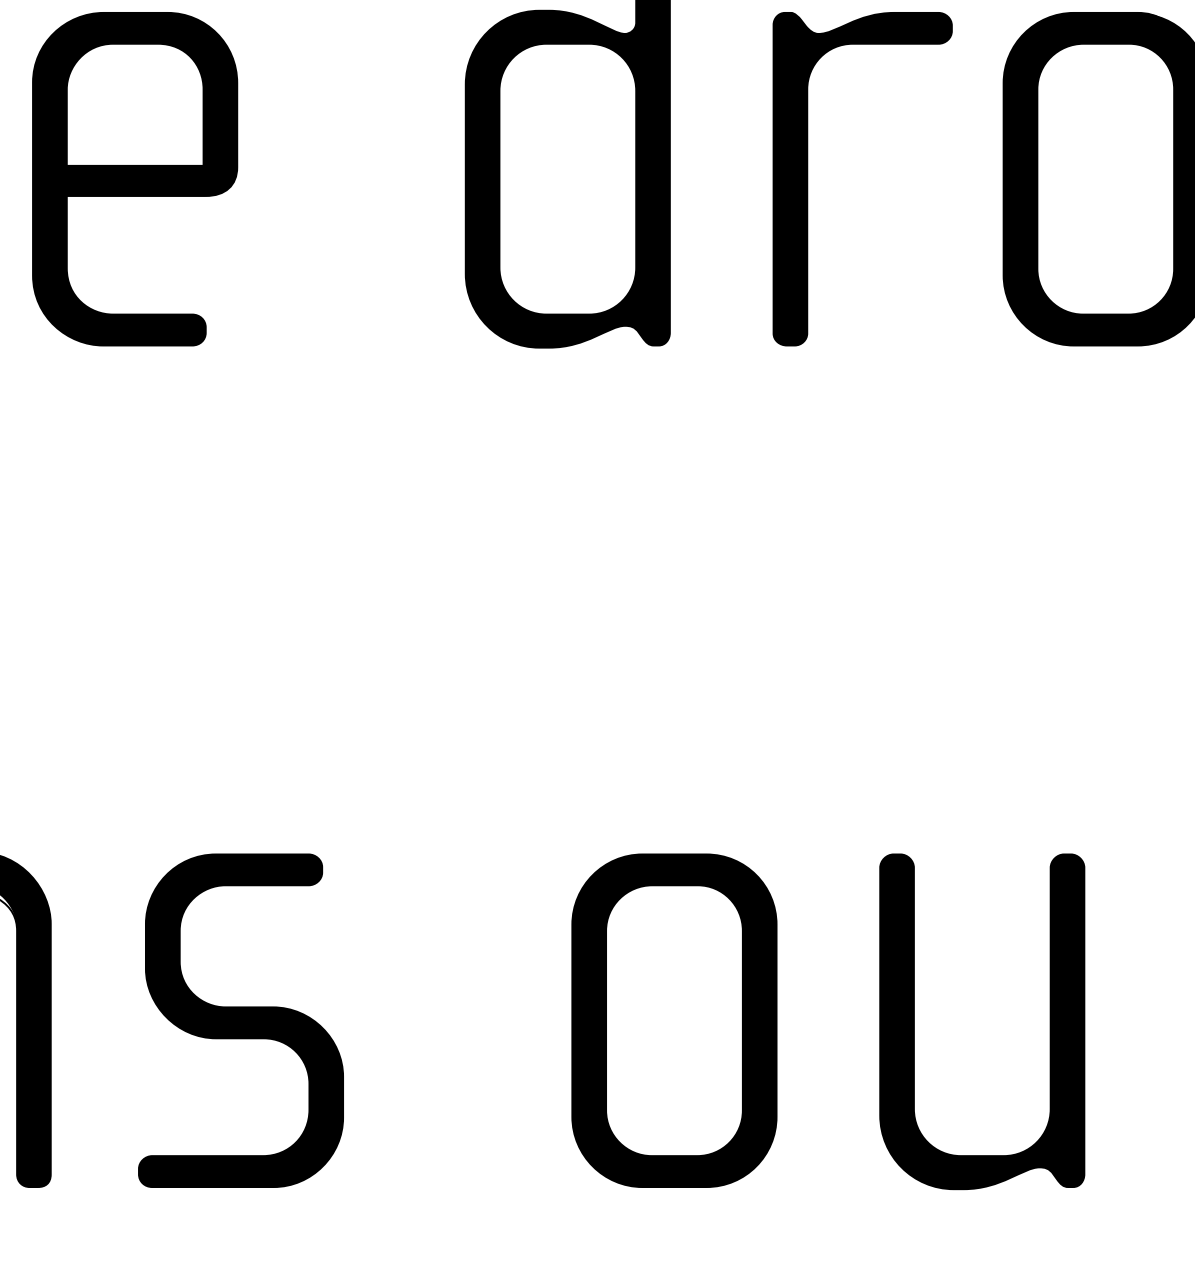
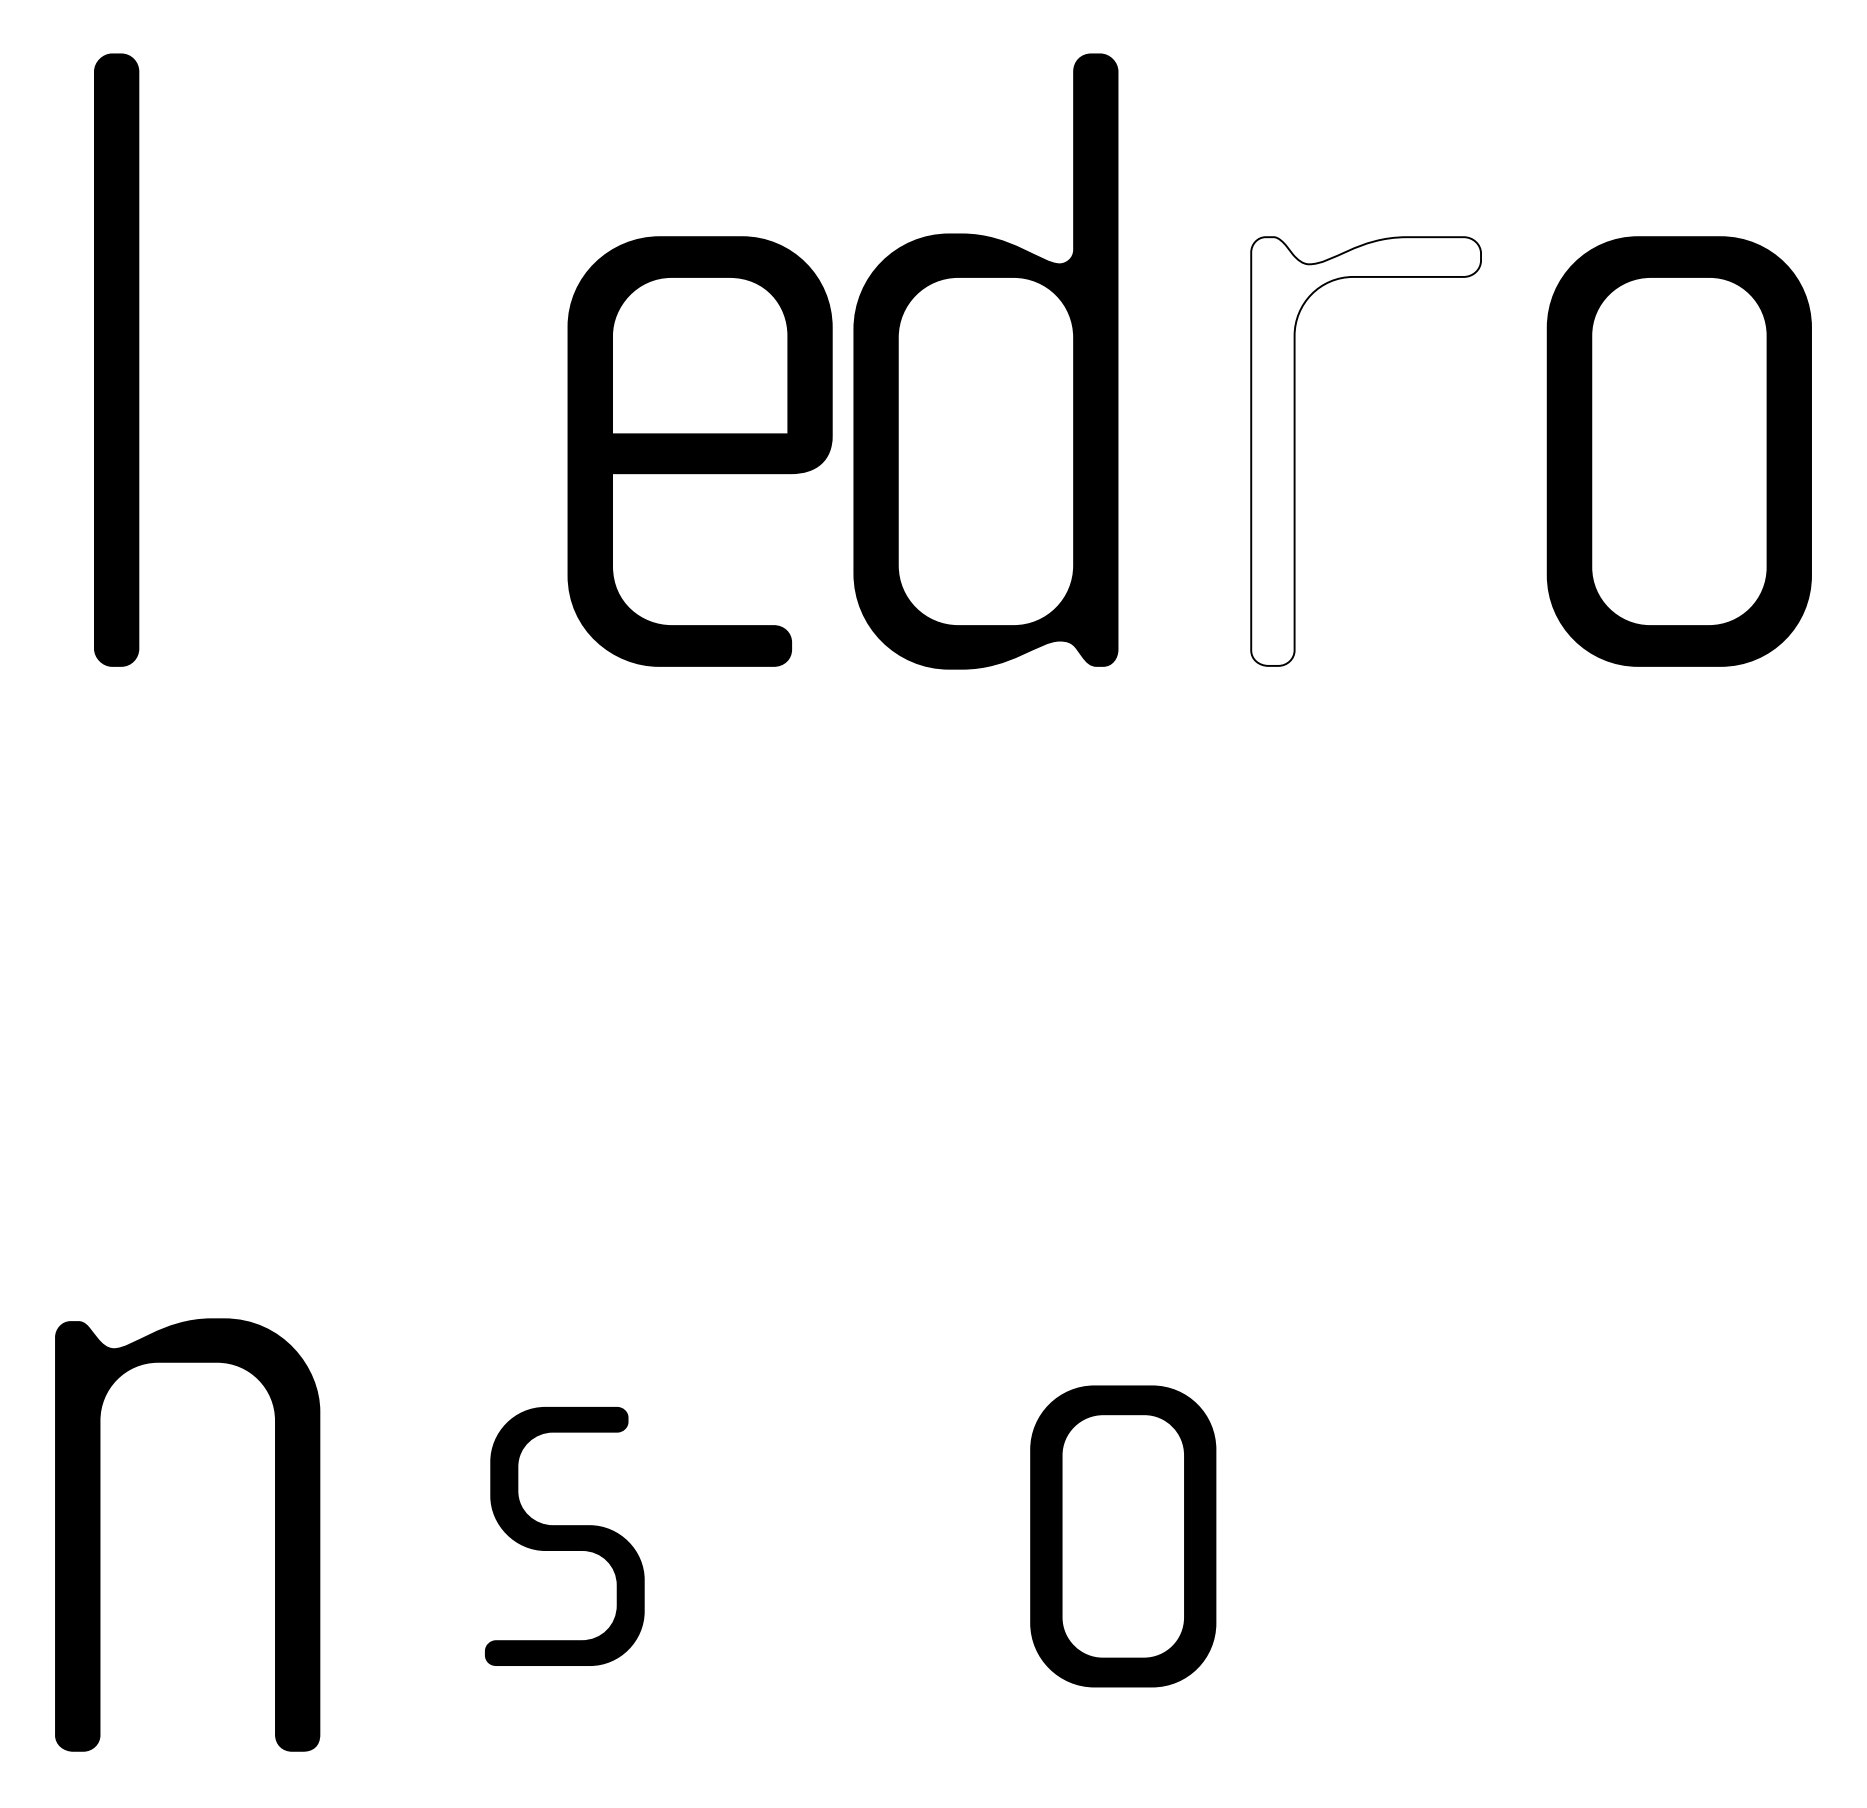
part: (134, 179) -> (699, 451), moved
fill: (863, 179) -> (1366, 451), removed
part: (240, 1020) -> (564, 1536), size x0.6
part: (673, 1020) -> (1122, 1536), size x0.7
part: (914, 1021) -> (1432, 1537), removed

